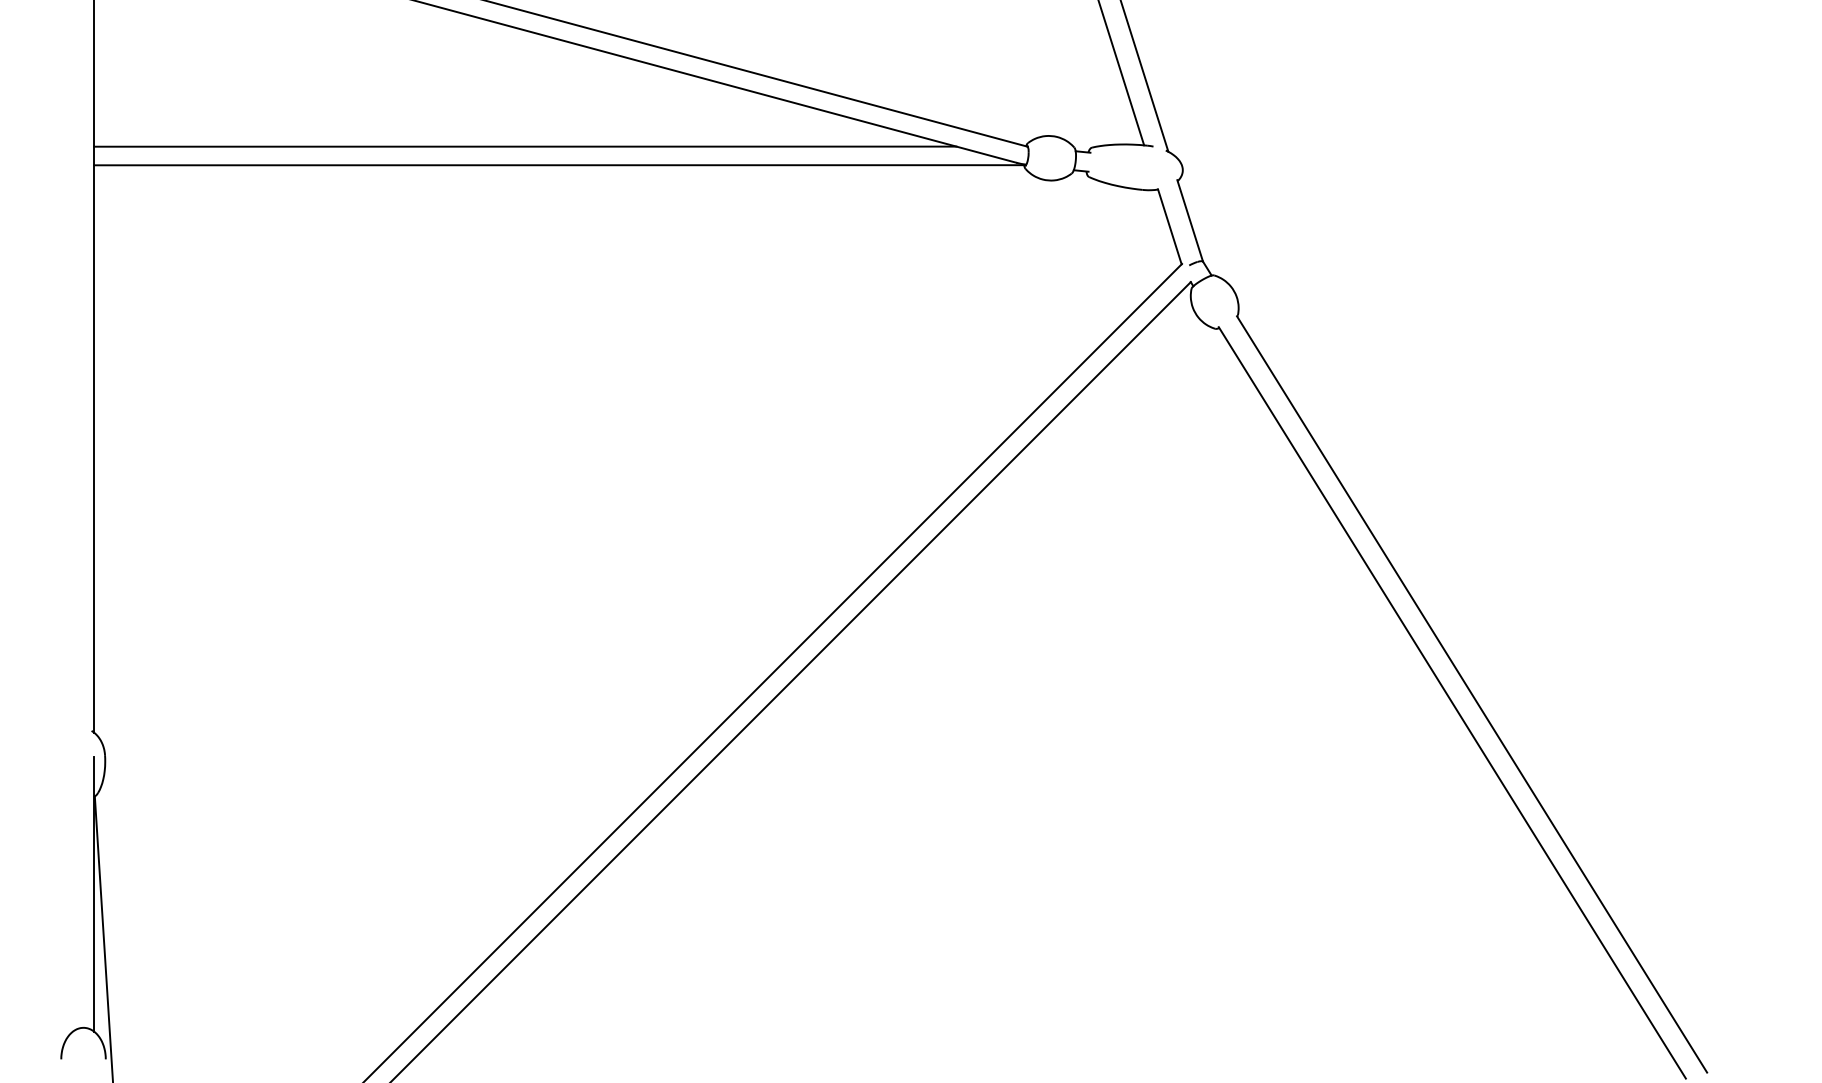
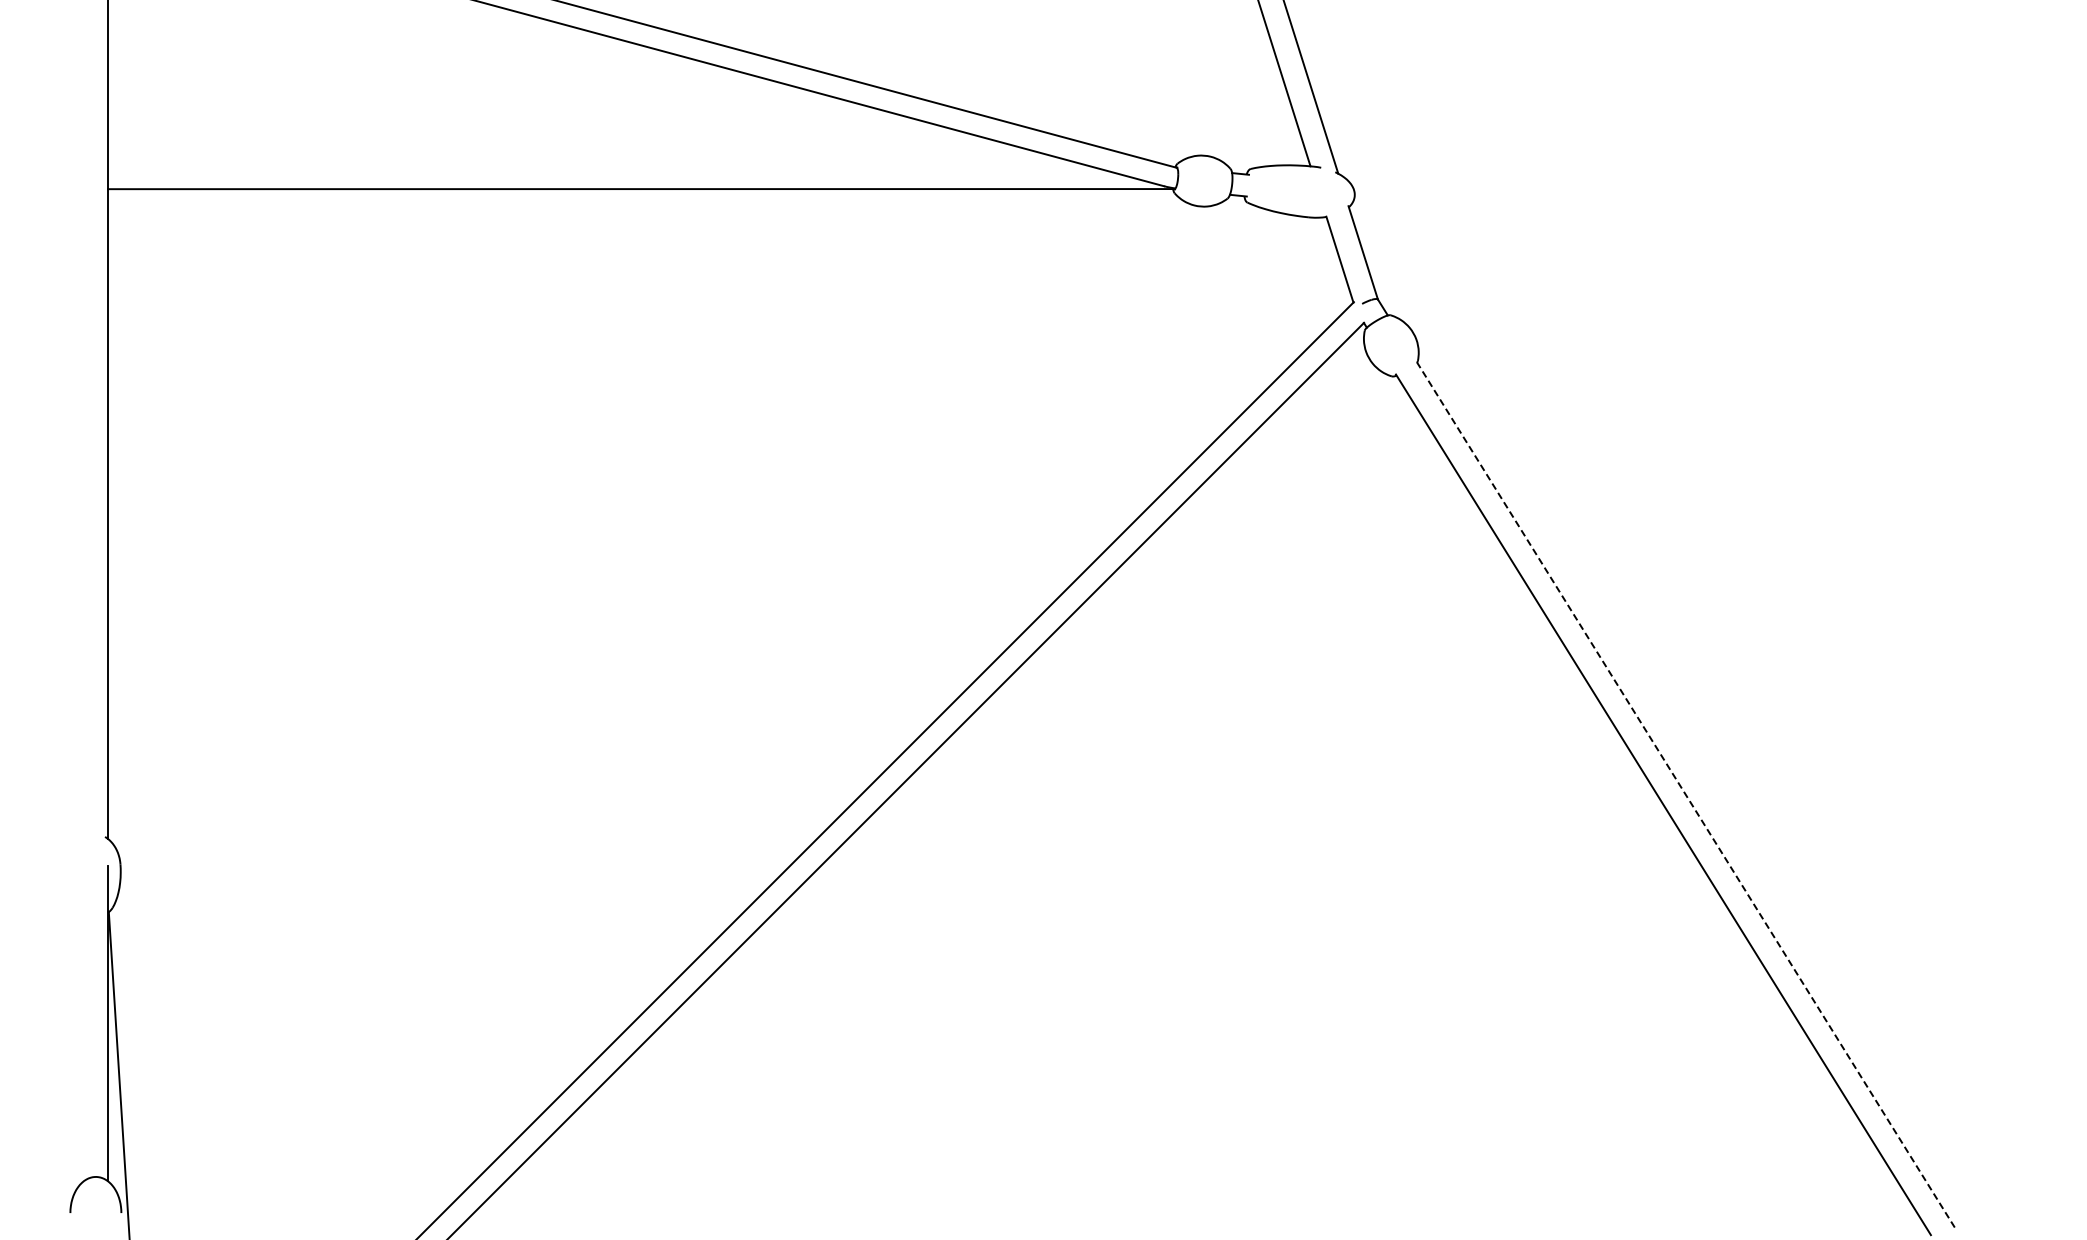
line: (525, 146) -> (601, 167), removed
line: (1472, 694) -> (1686, 795), solid -> dashed

